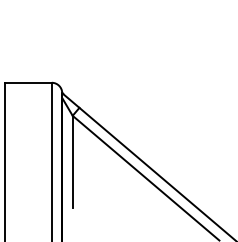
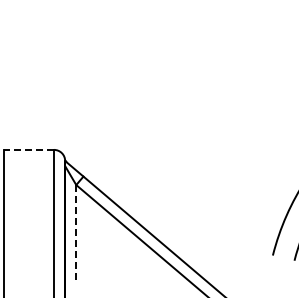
line: (27, 82) -> (28, 149), solid -> dashed
line: (72, 161) -> (76, 233), solid -> dashed

